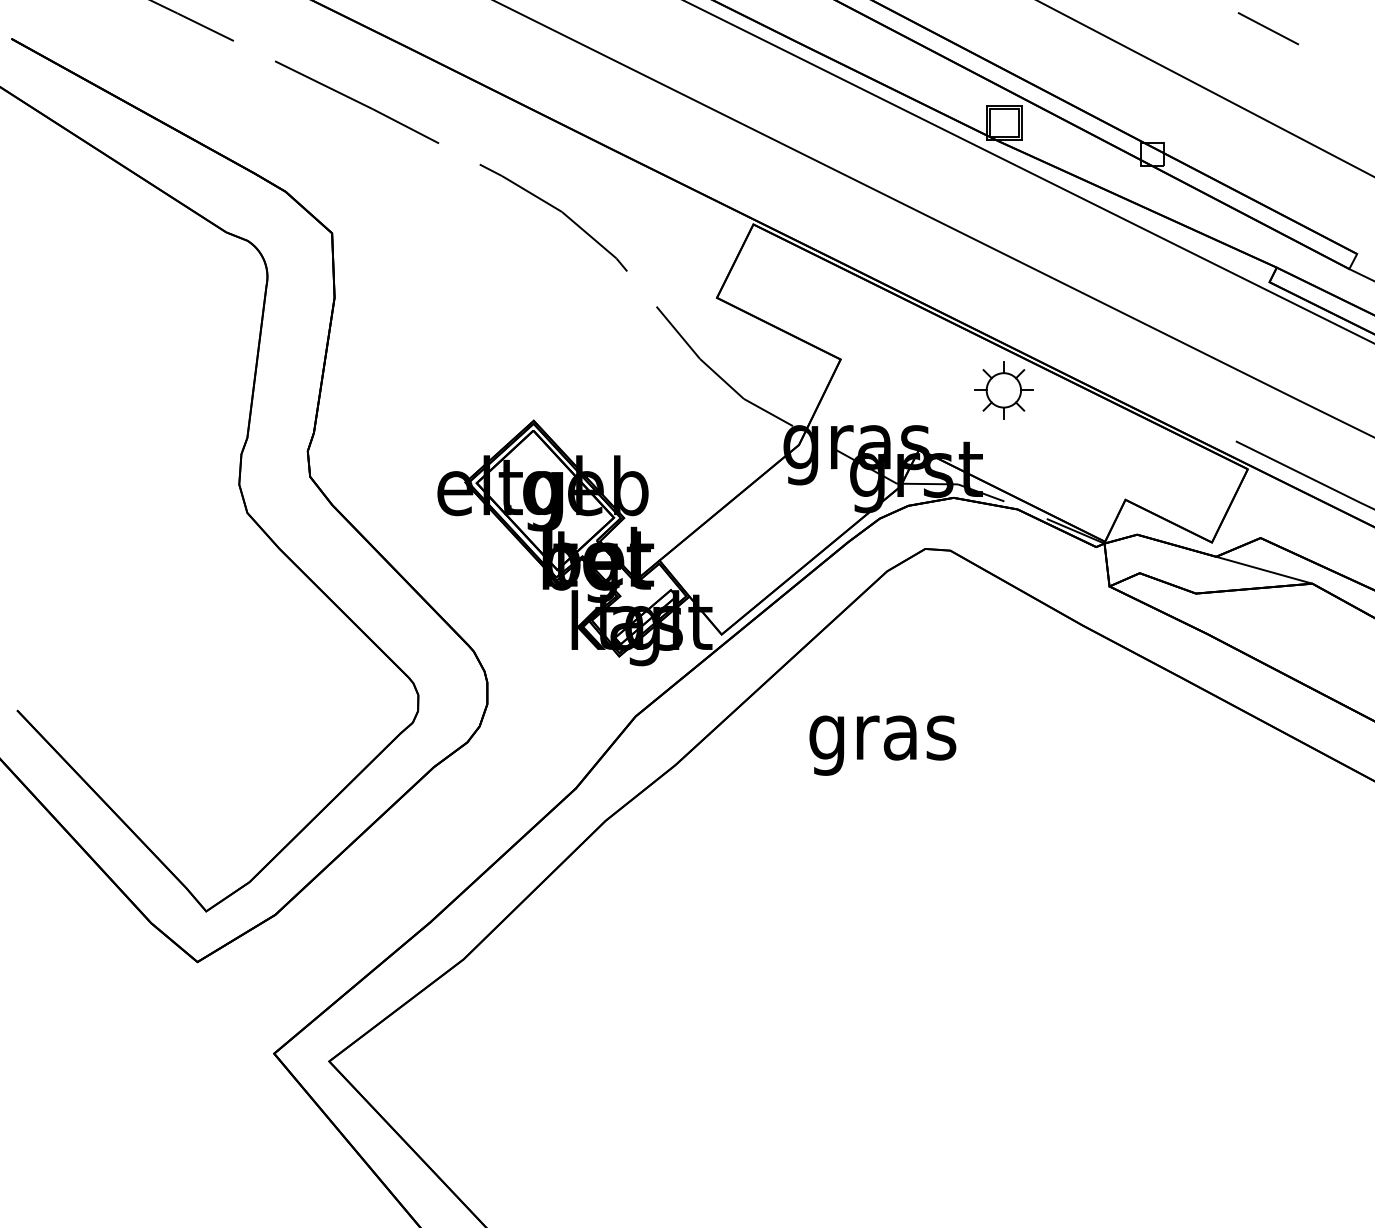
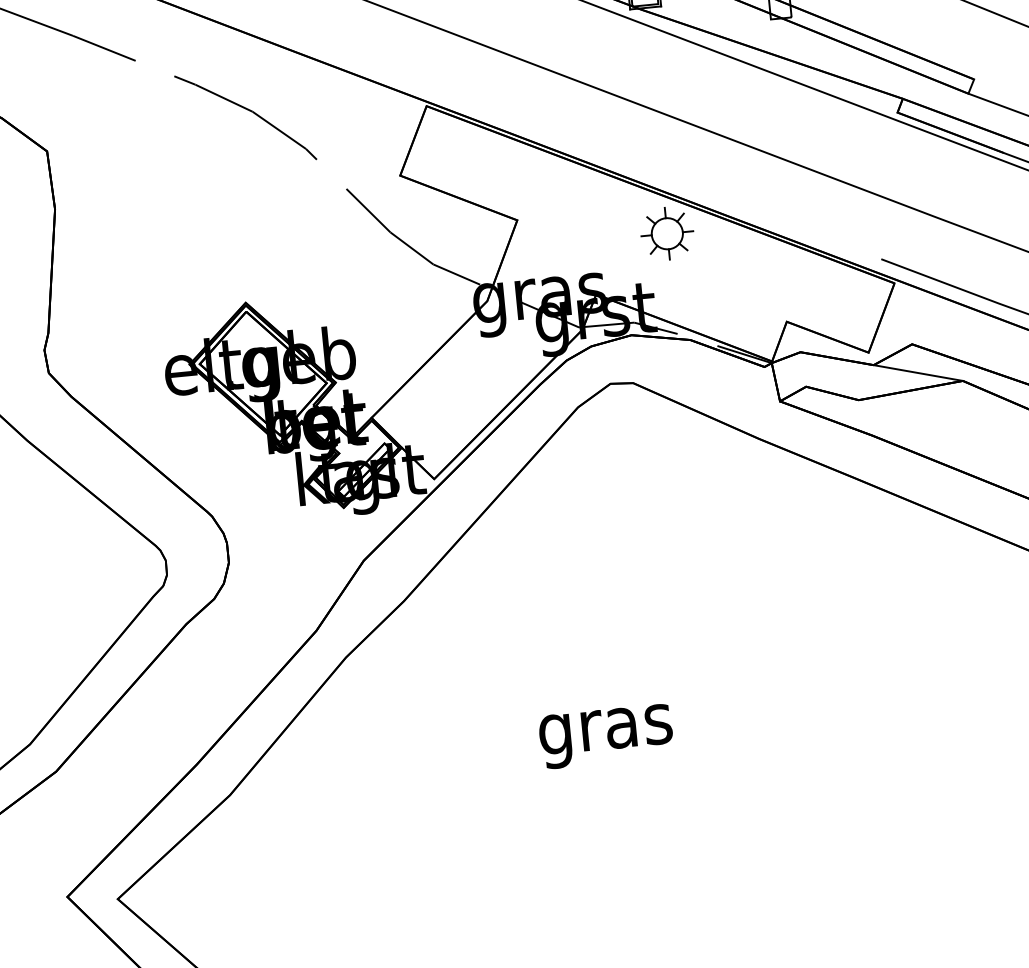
text: (882, 745) -> (606, 736), moved

